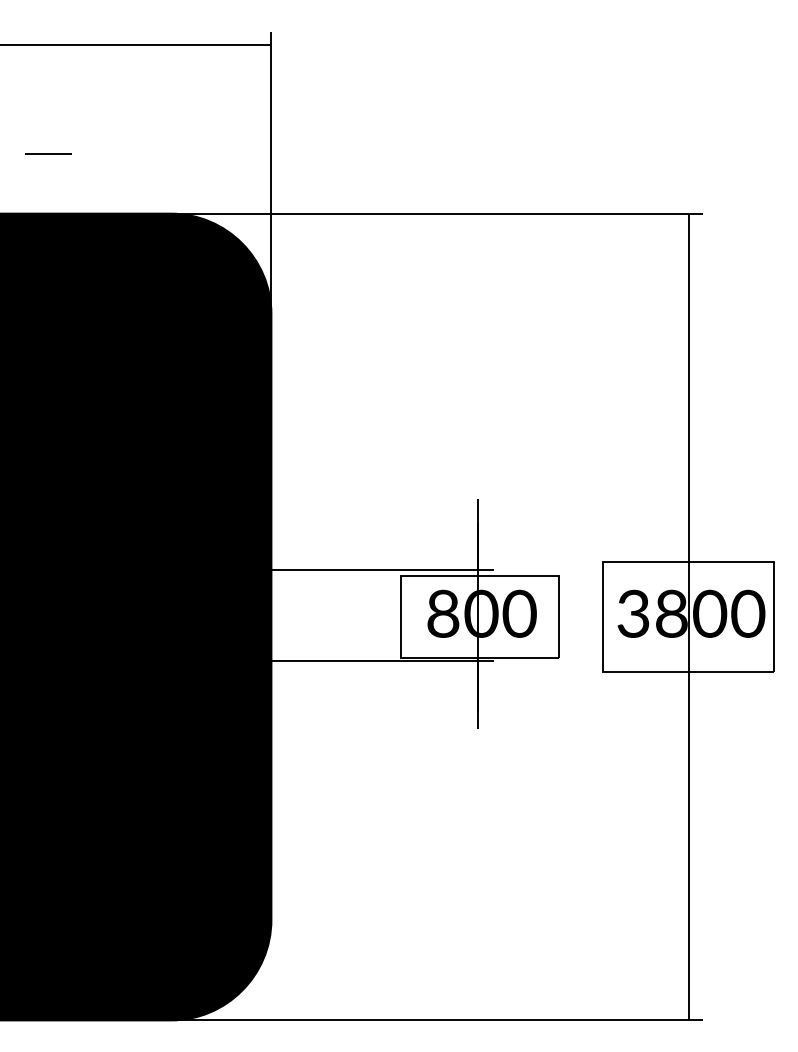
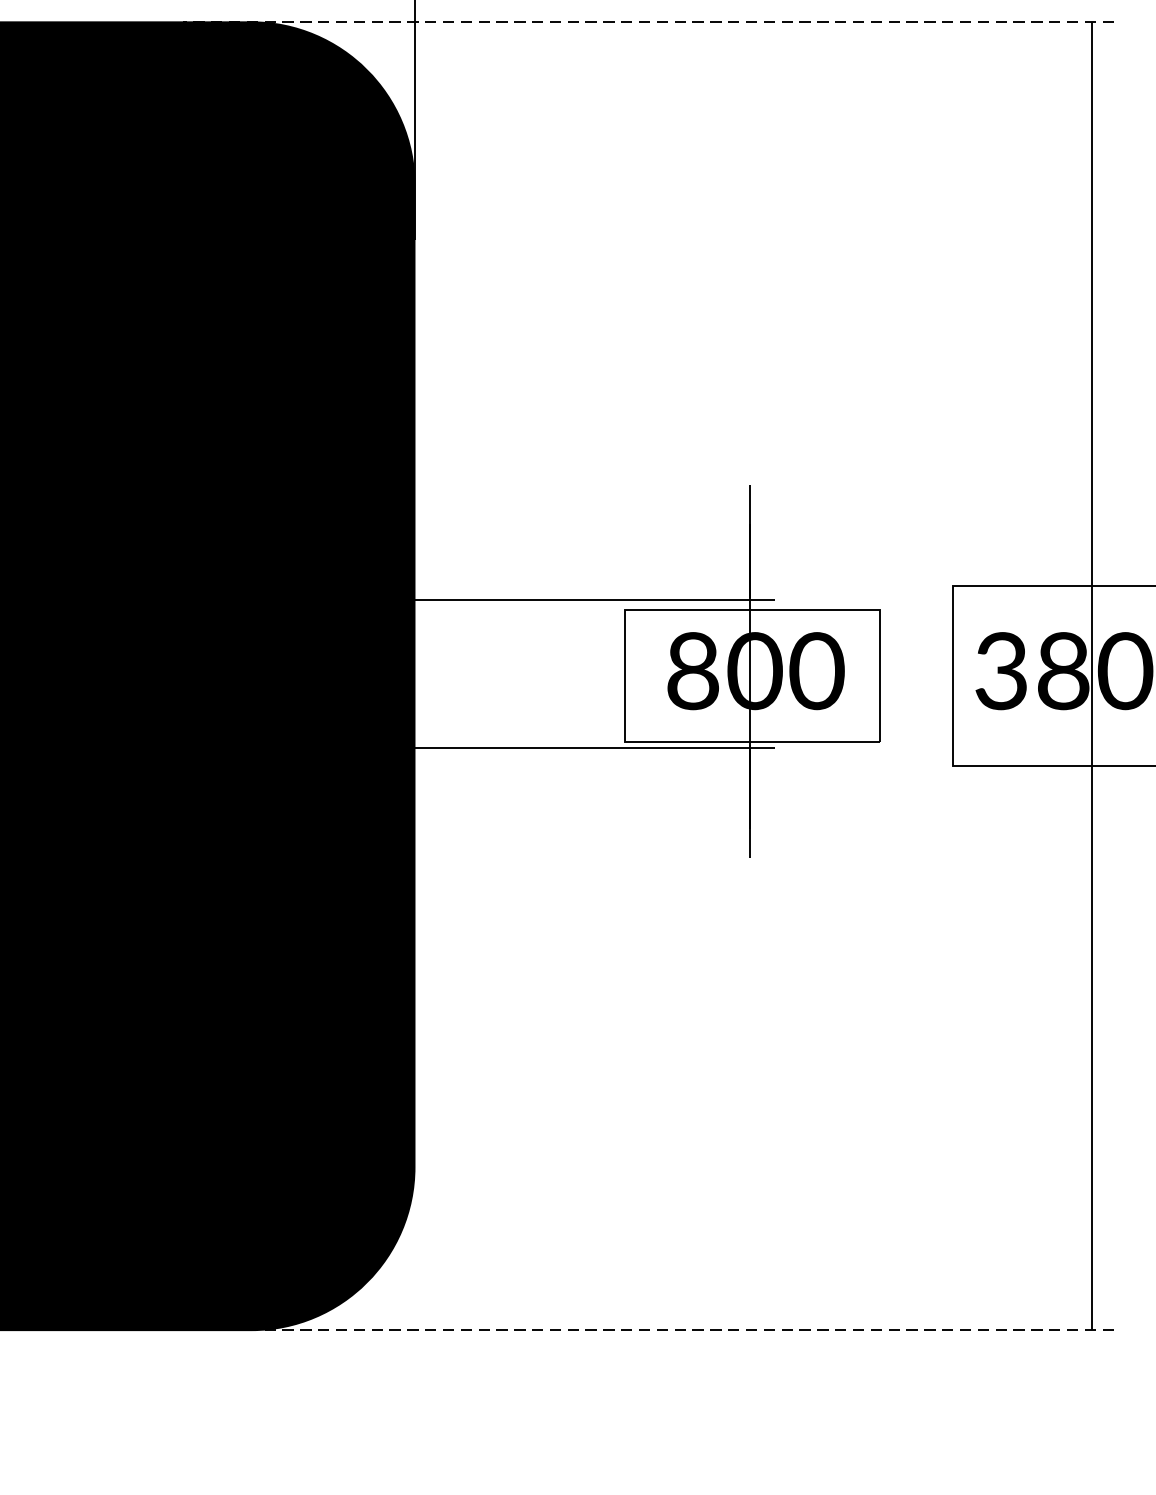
line: (415, 213) -> (648, 22), solid -> dashed
line: (415, 1020) -> (648, 1330), solid -> dashed

